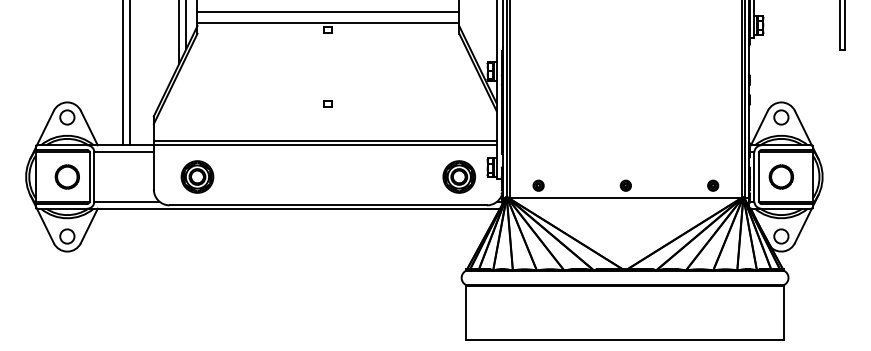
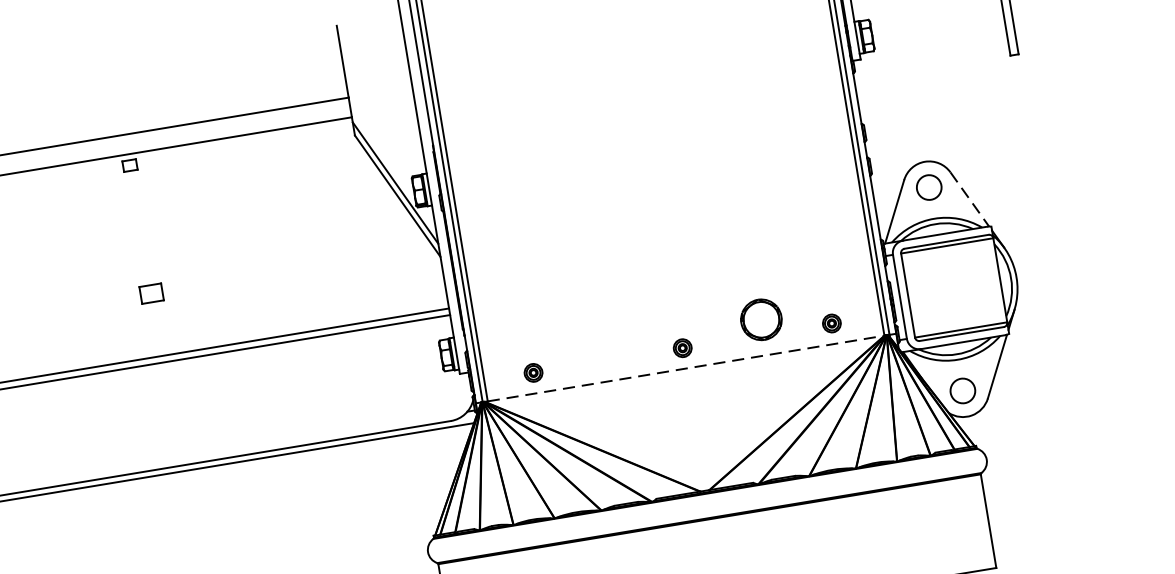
part: (327, 103) -> (149, 292), size x1.6
line: (803, 128) -> (970, 200), solid -> dashed
part: (458, 176) -> (393, 379), removed
part: (780, 176) -> (759, 319), moved
line: (626, 197) -> (687, 368), solid -> dashed

